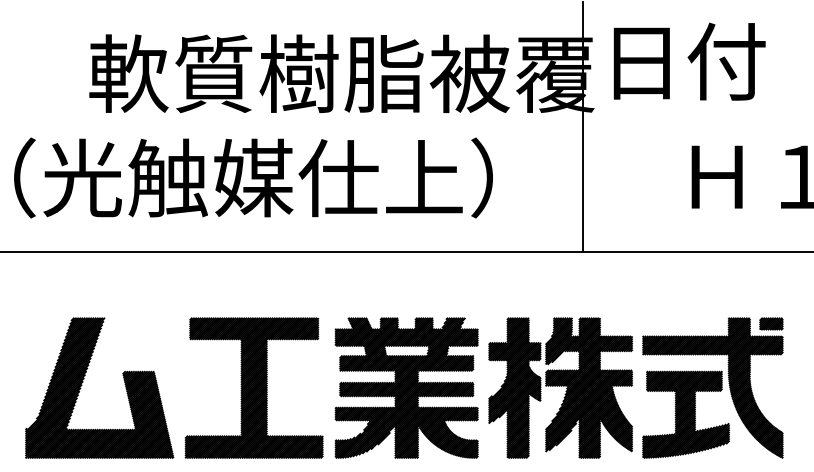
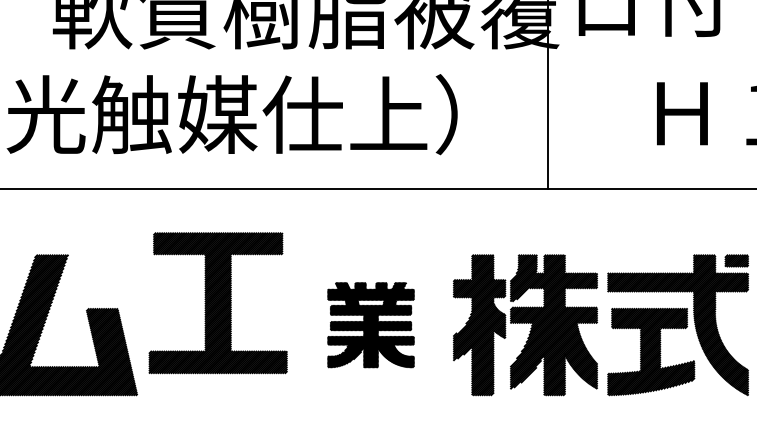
part: (253, 387) -> (217, 302), moved
part: (406, 387) -> (370, 324), size x0.6

